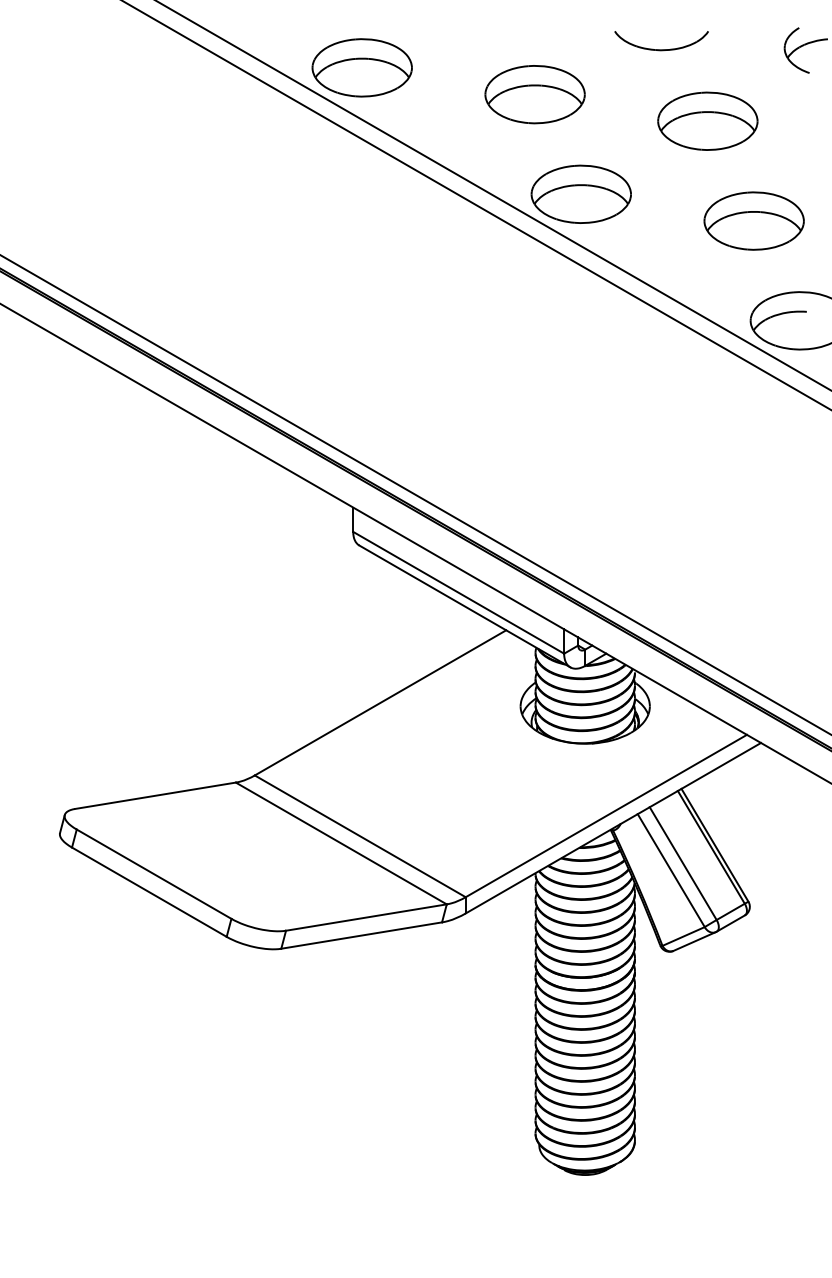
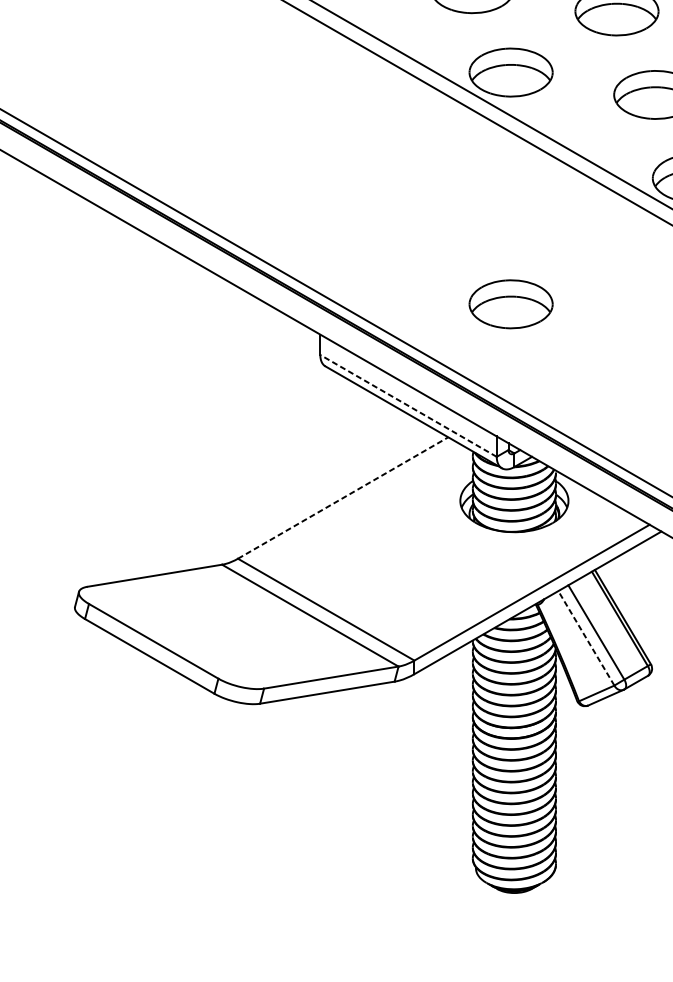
part: (580, 470) -> (510, 303), added
line: (458, 592) -> (408, 405), solid -> dashed
line: (380, 702) -> (343, 497), solid -> dashed
line: (671, 870) -> (586, 638), solid -> dashed

